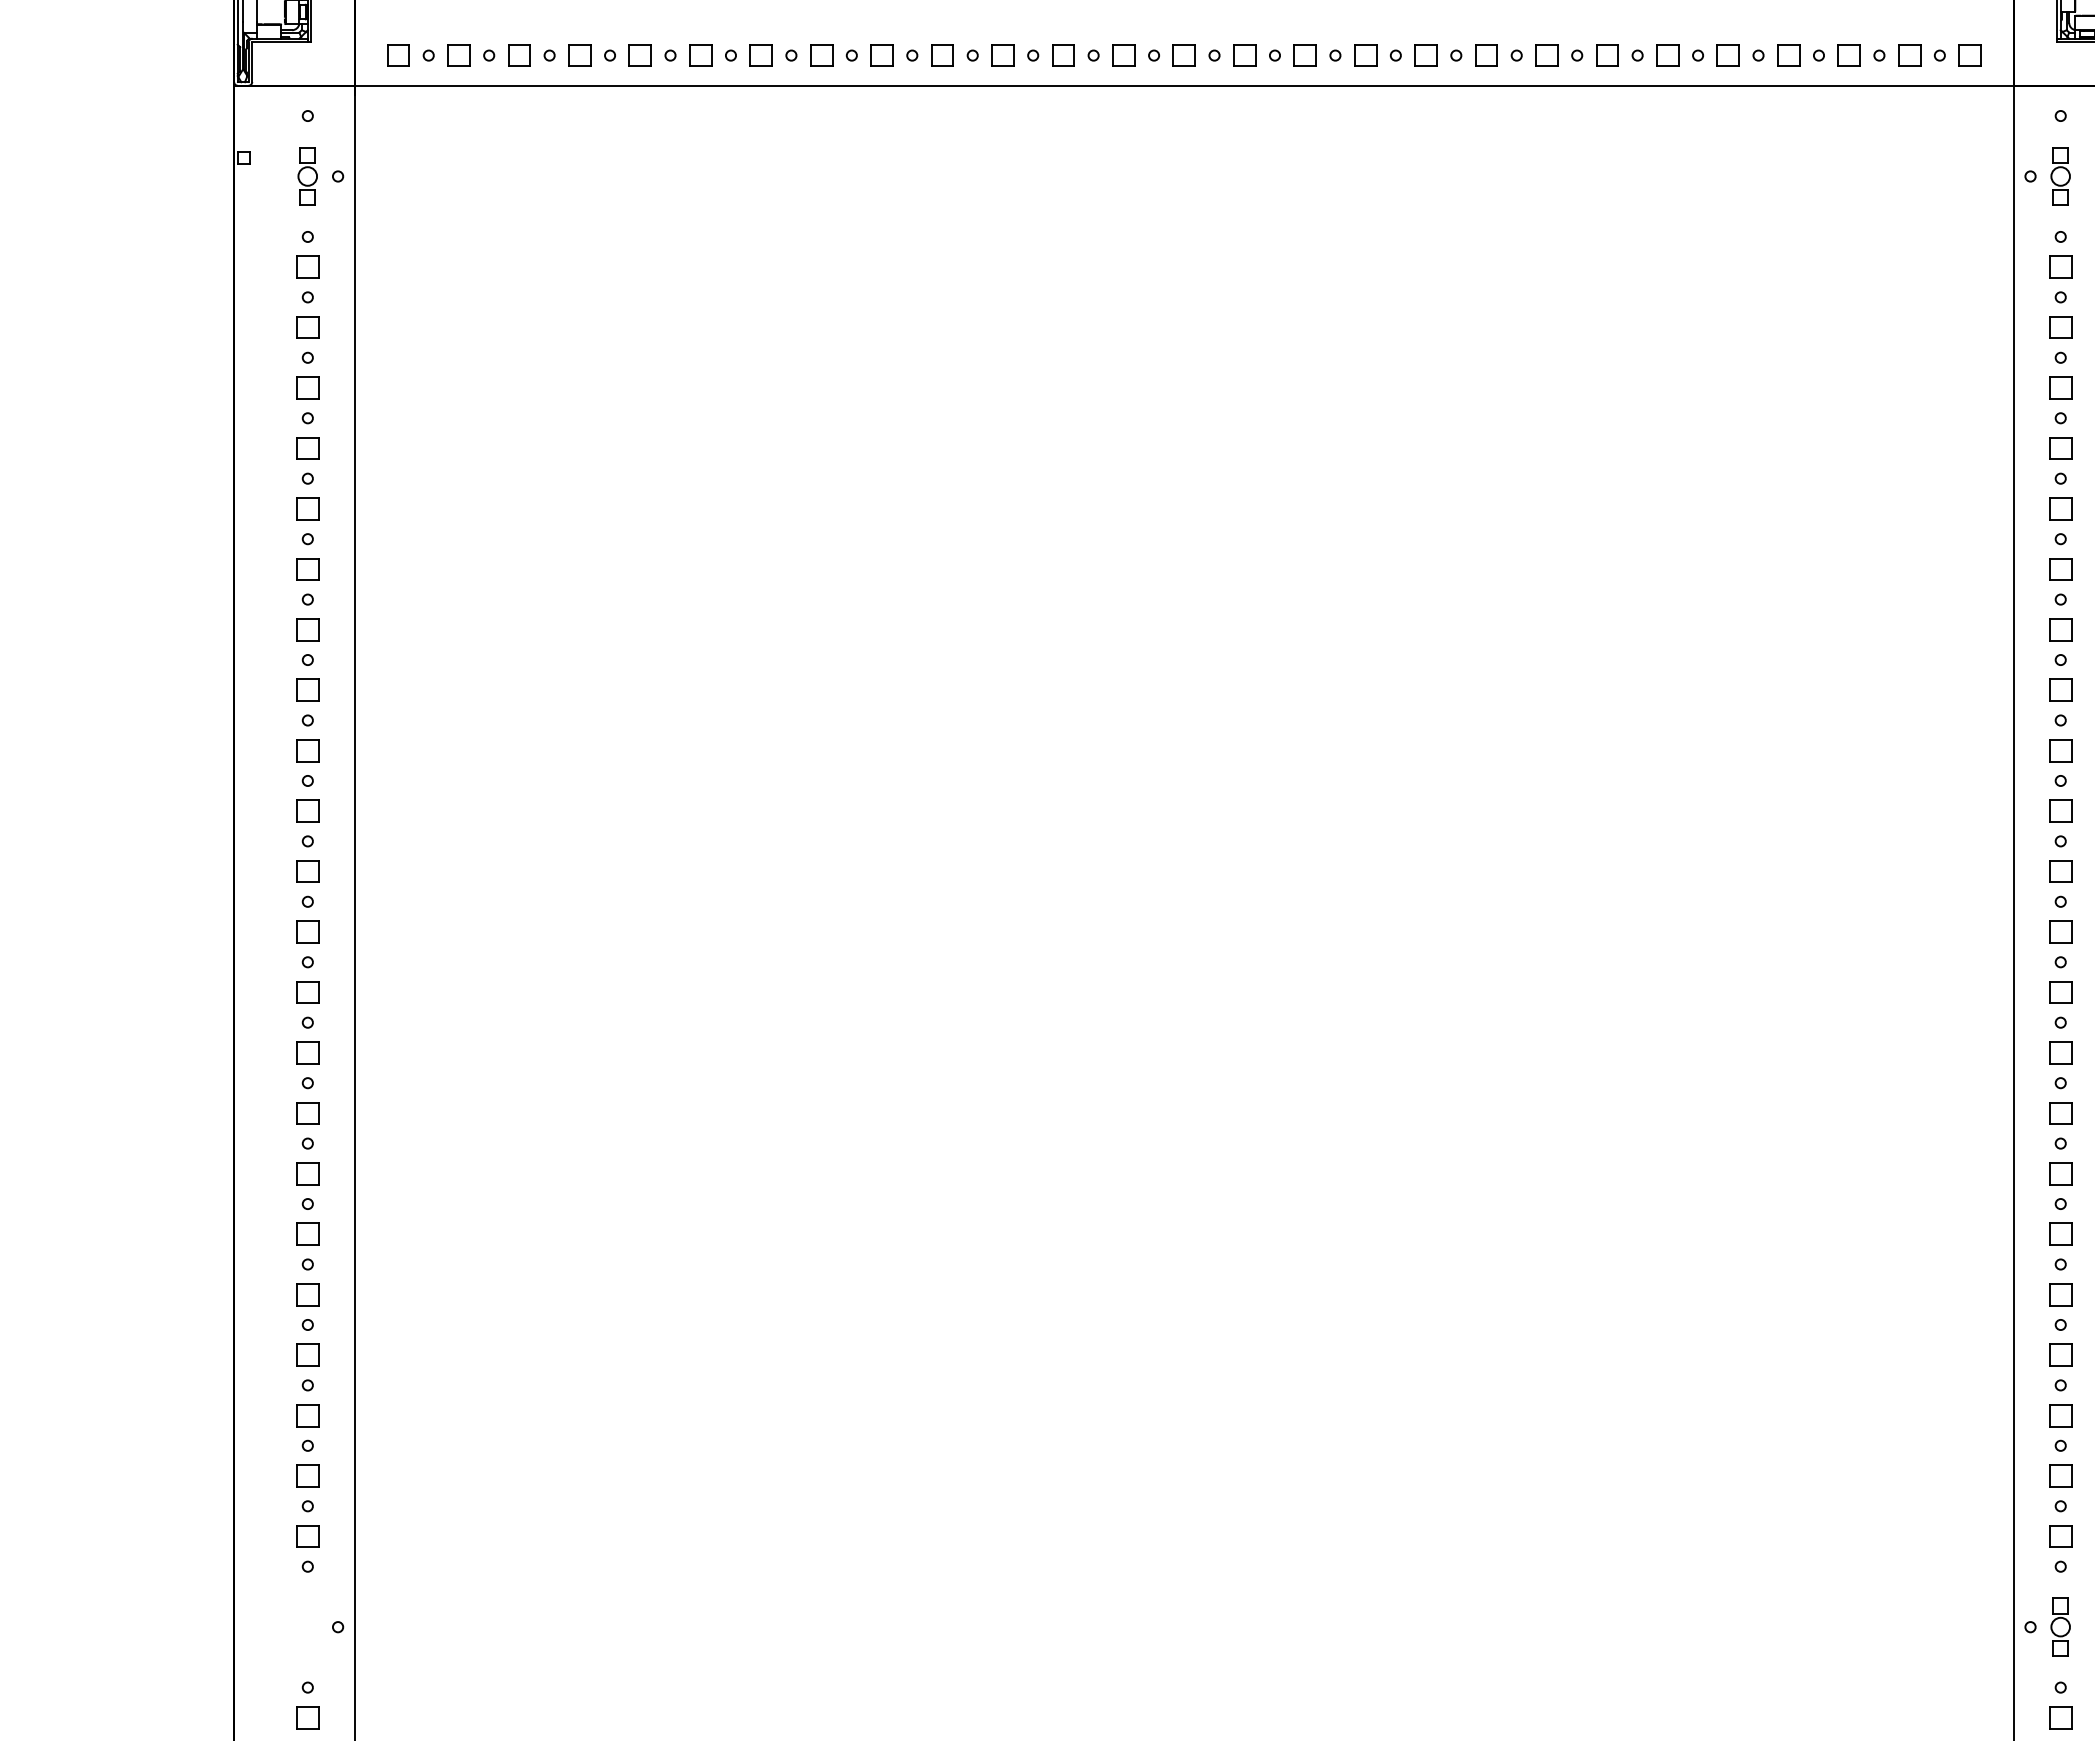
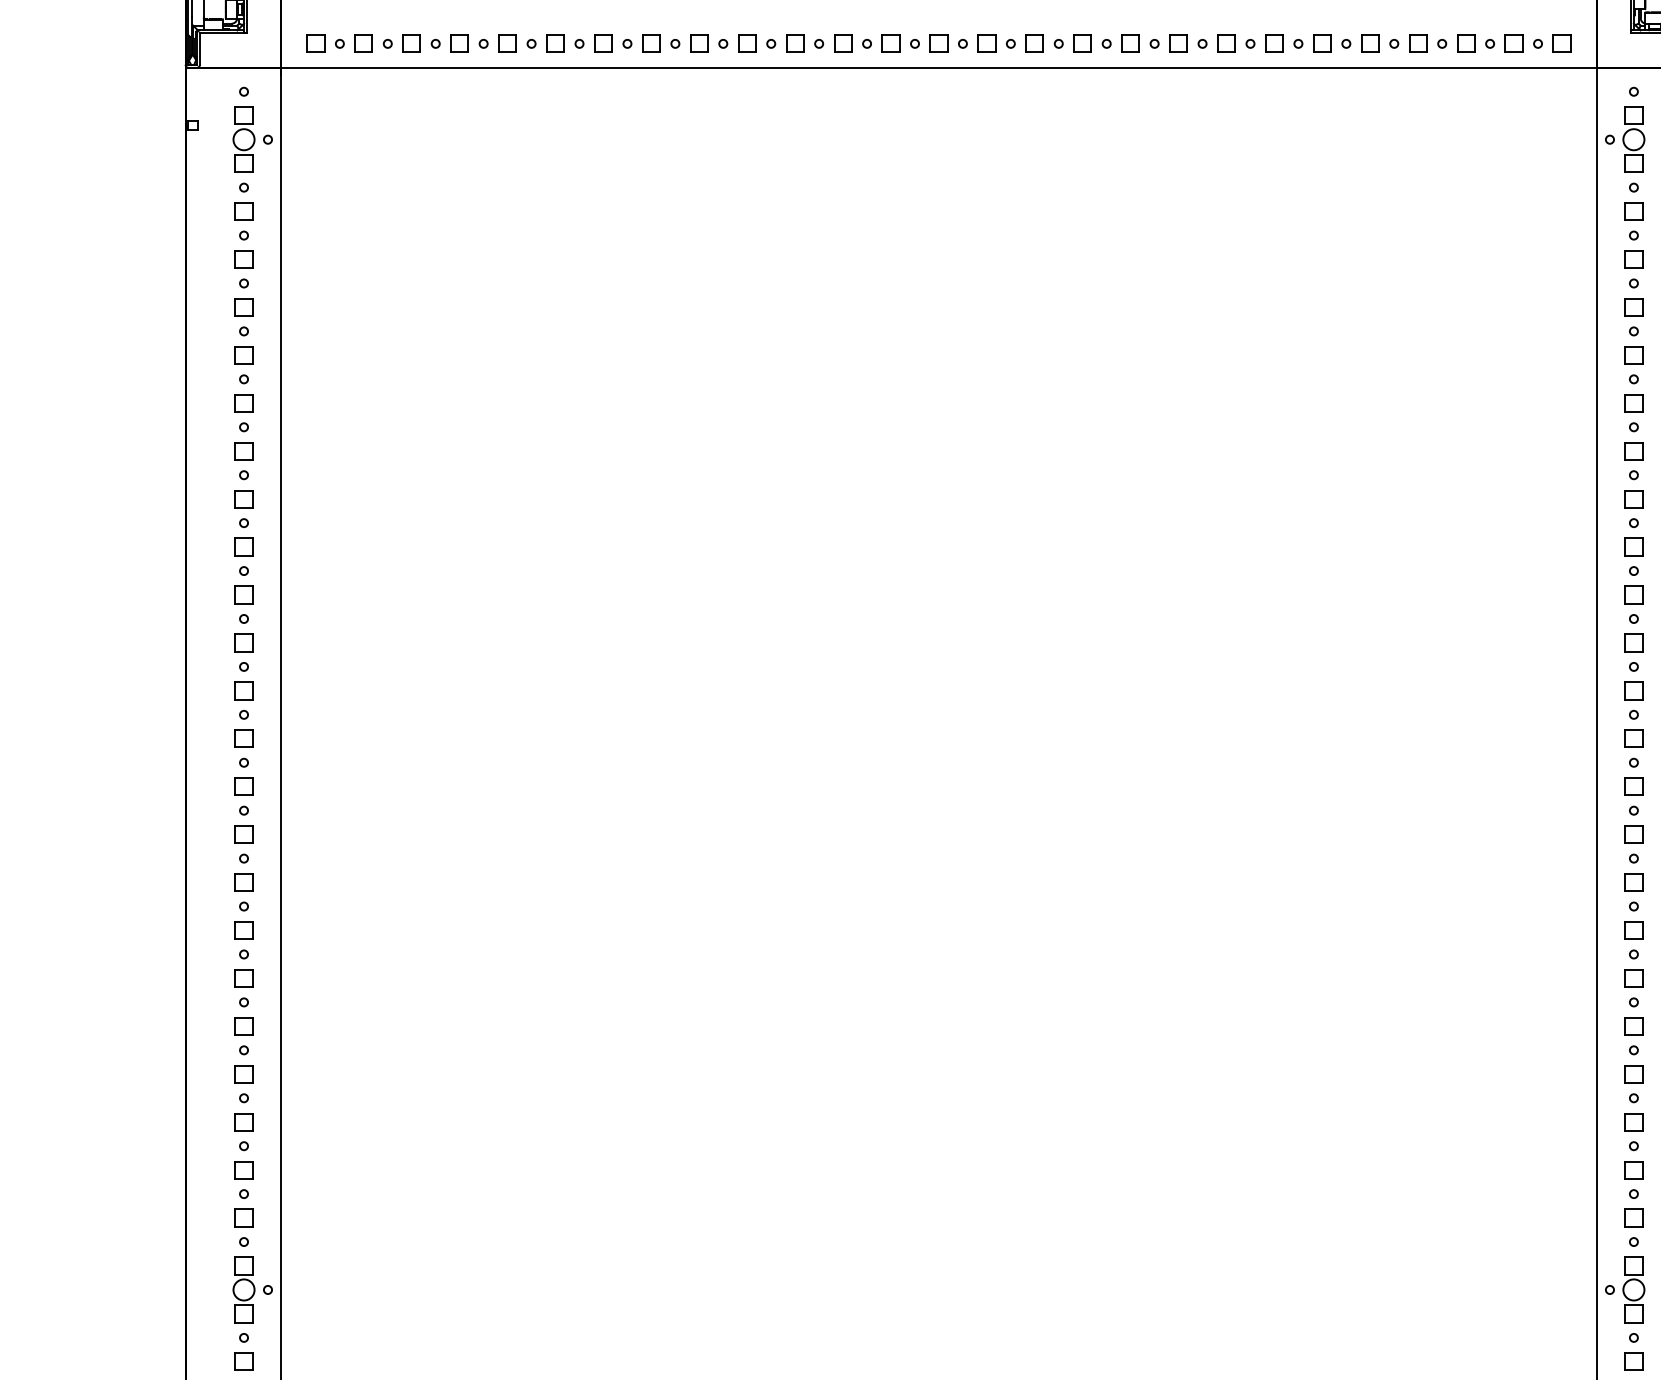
part: (307, 176) -> (243, 139), size x1.43
part: (2060, 176) -> (1633, 139), size x1.43
part: (307, 1626) -> (243, 1289), added
part: (2060, 1626) -> (1633, 1289), size x1.43

